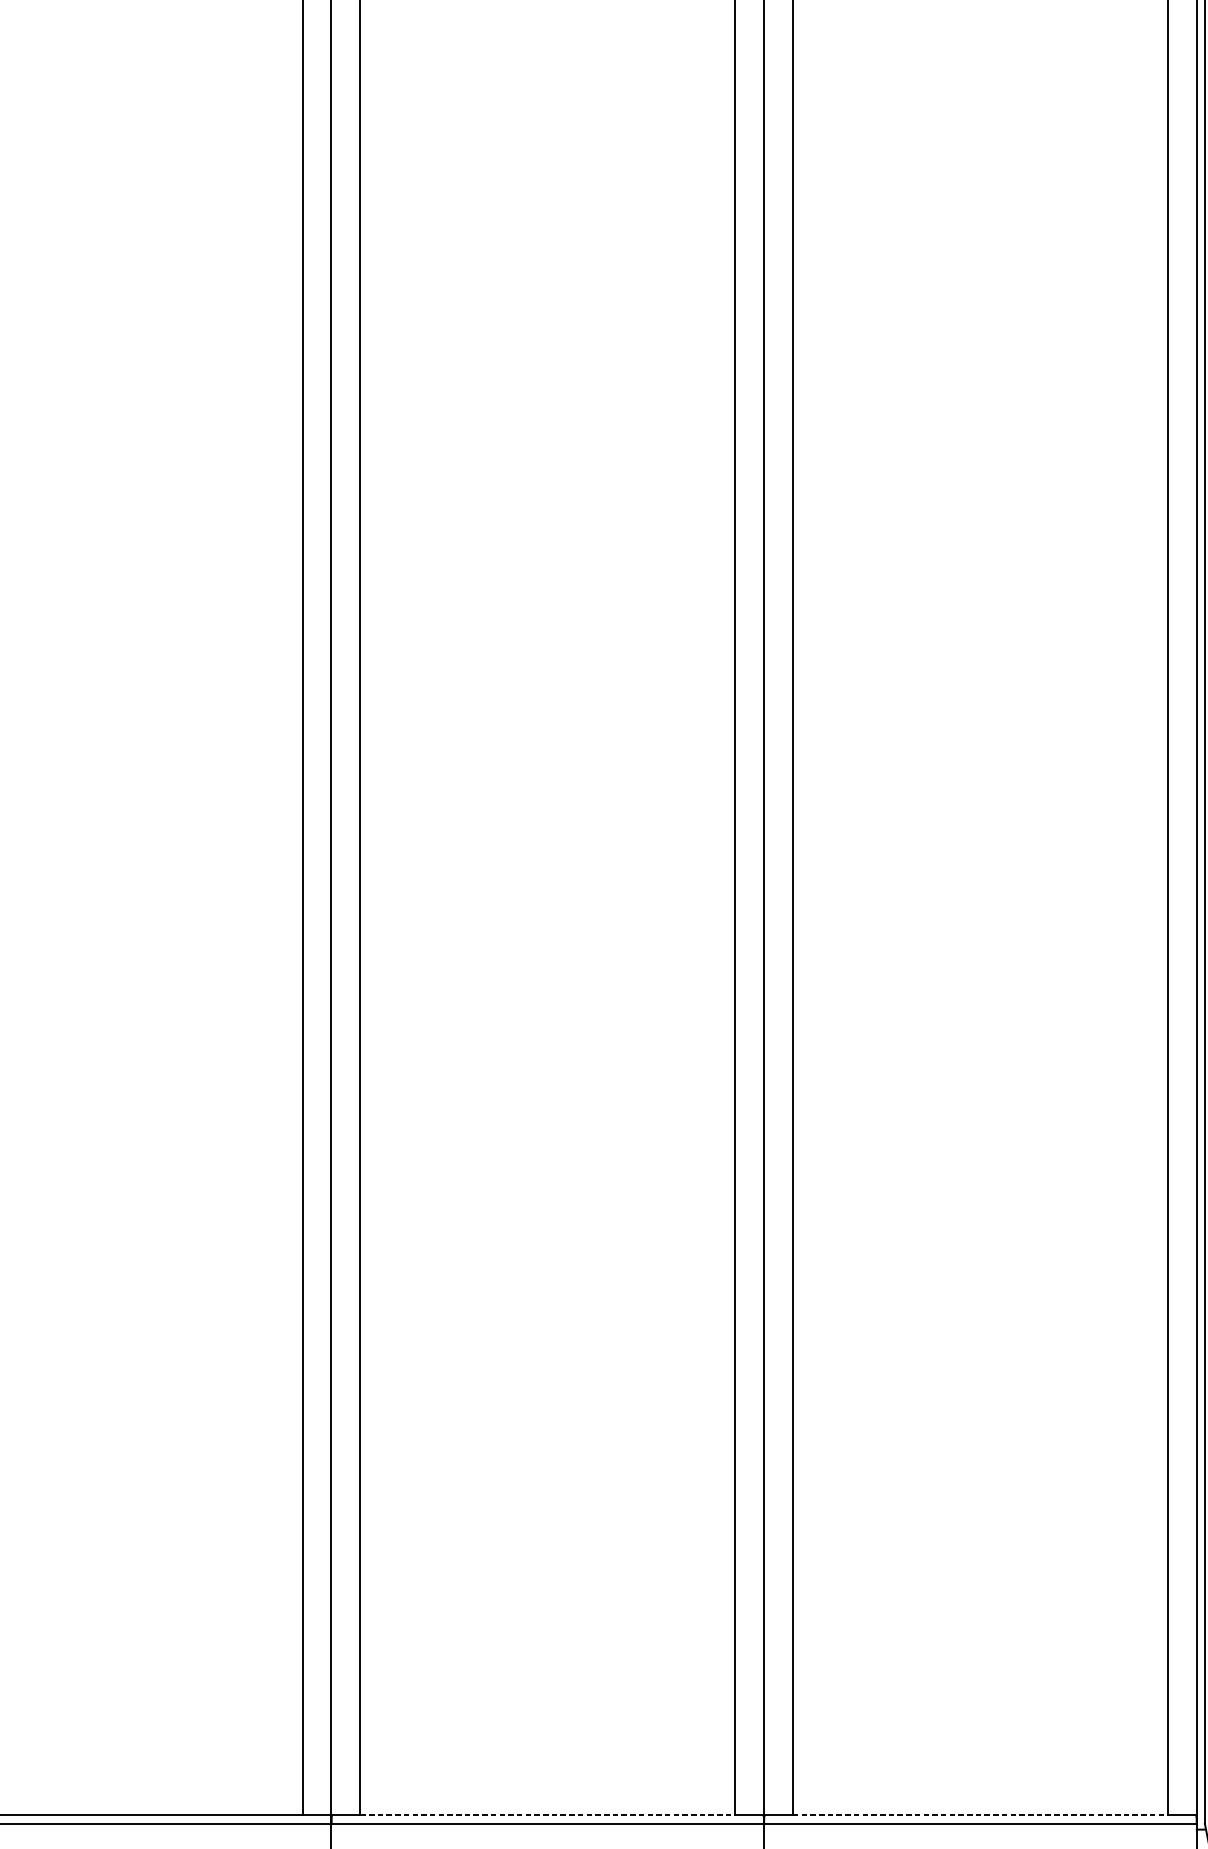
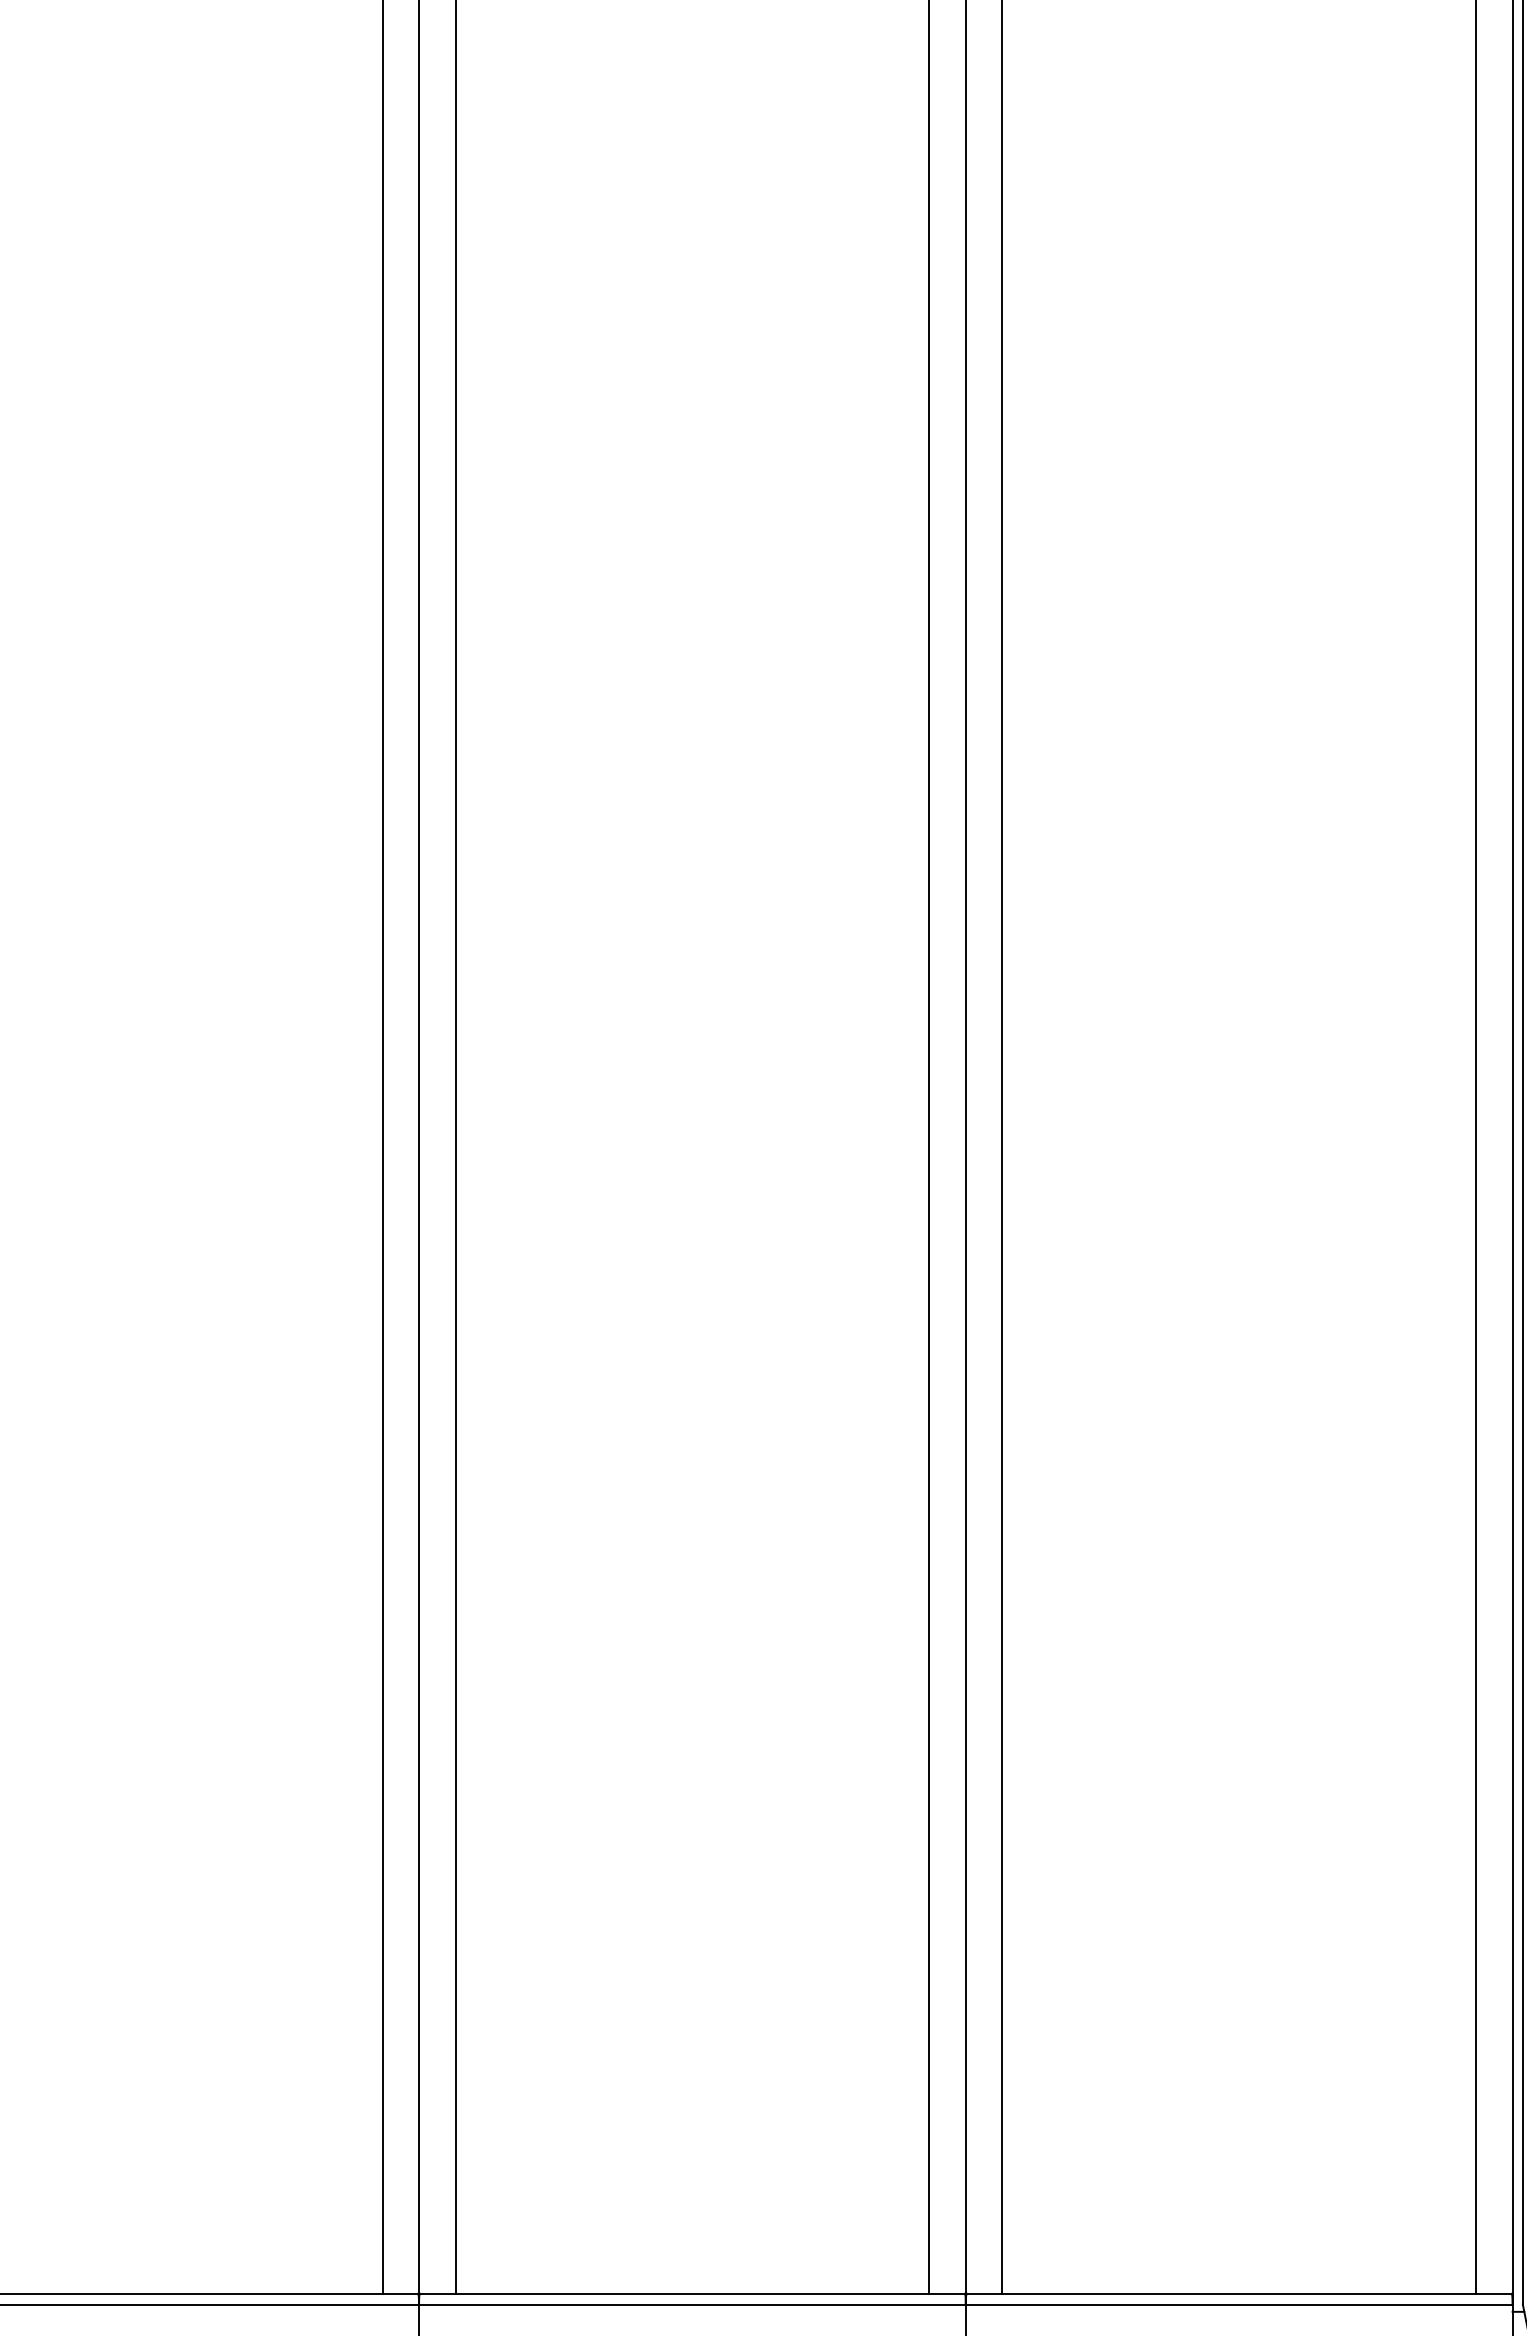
line: (547, 1815) -> (692, 2293), dashed -> solid
line: (980, 1815) -> (1239, 2293), dashed -> solid

